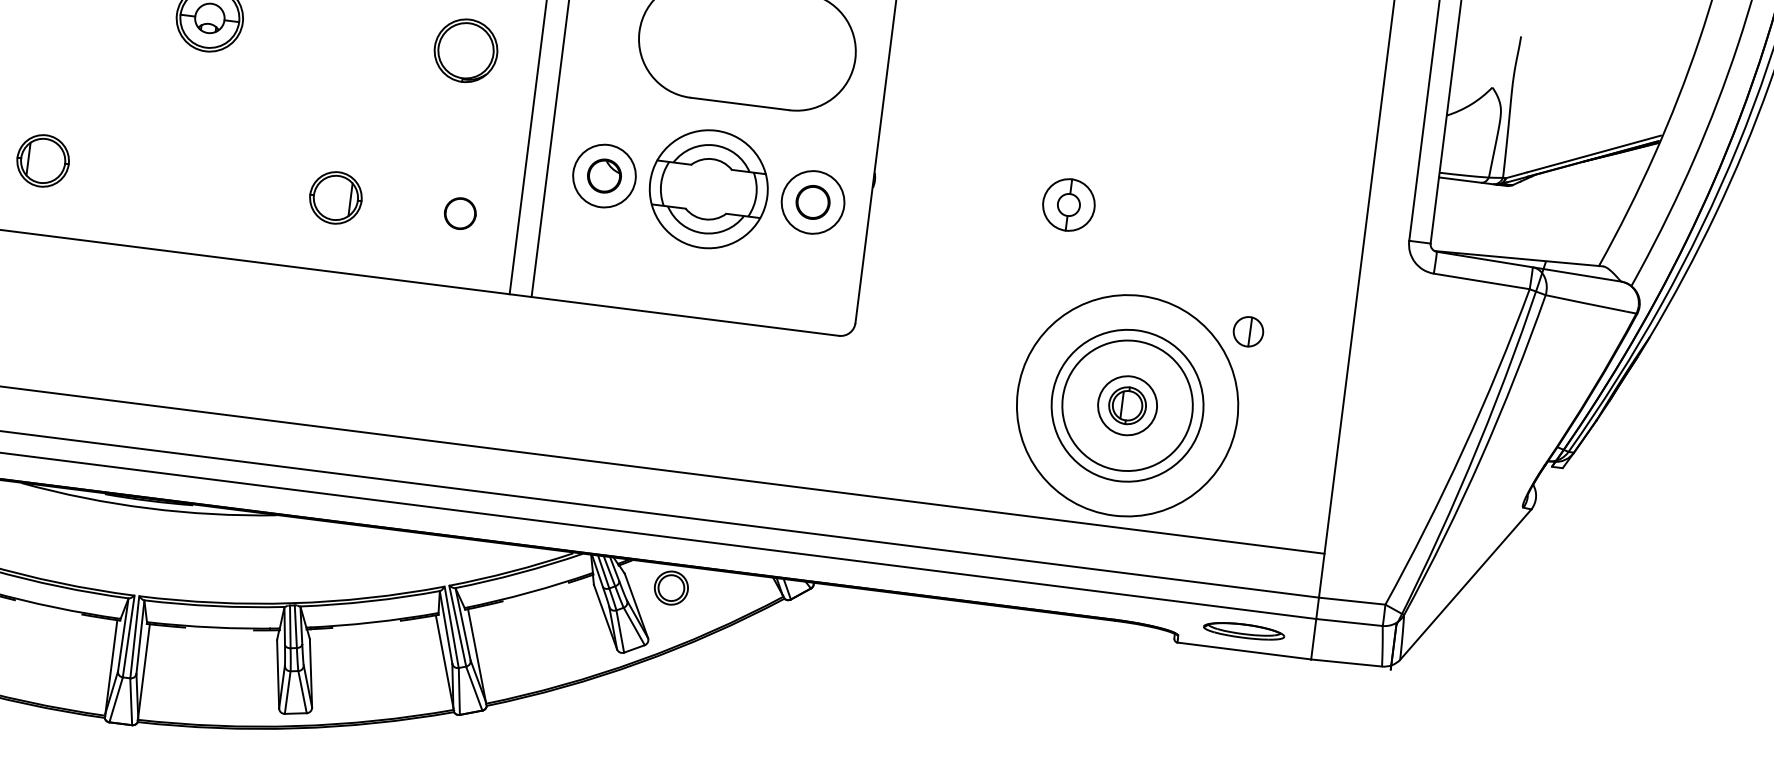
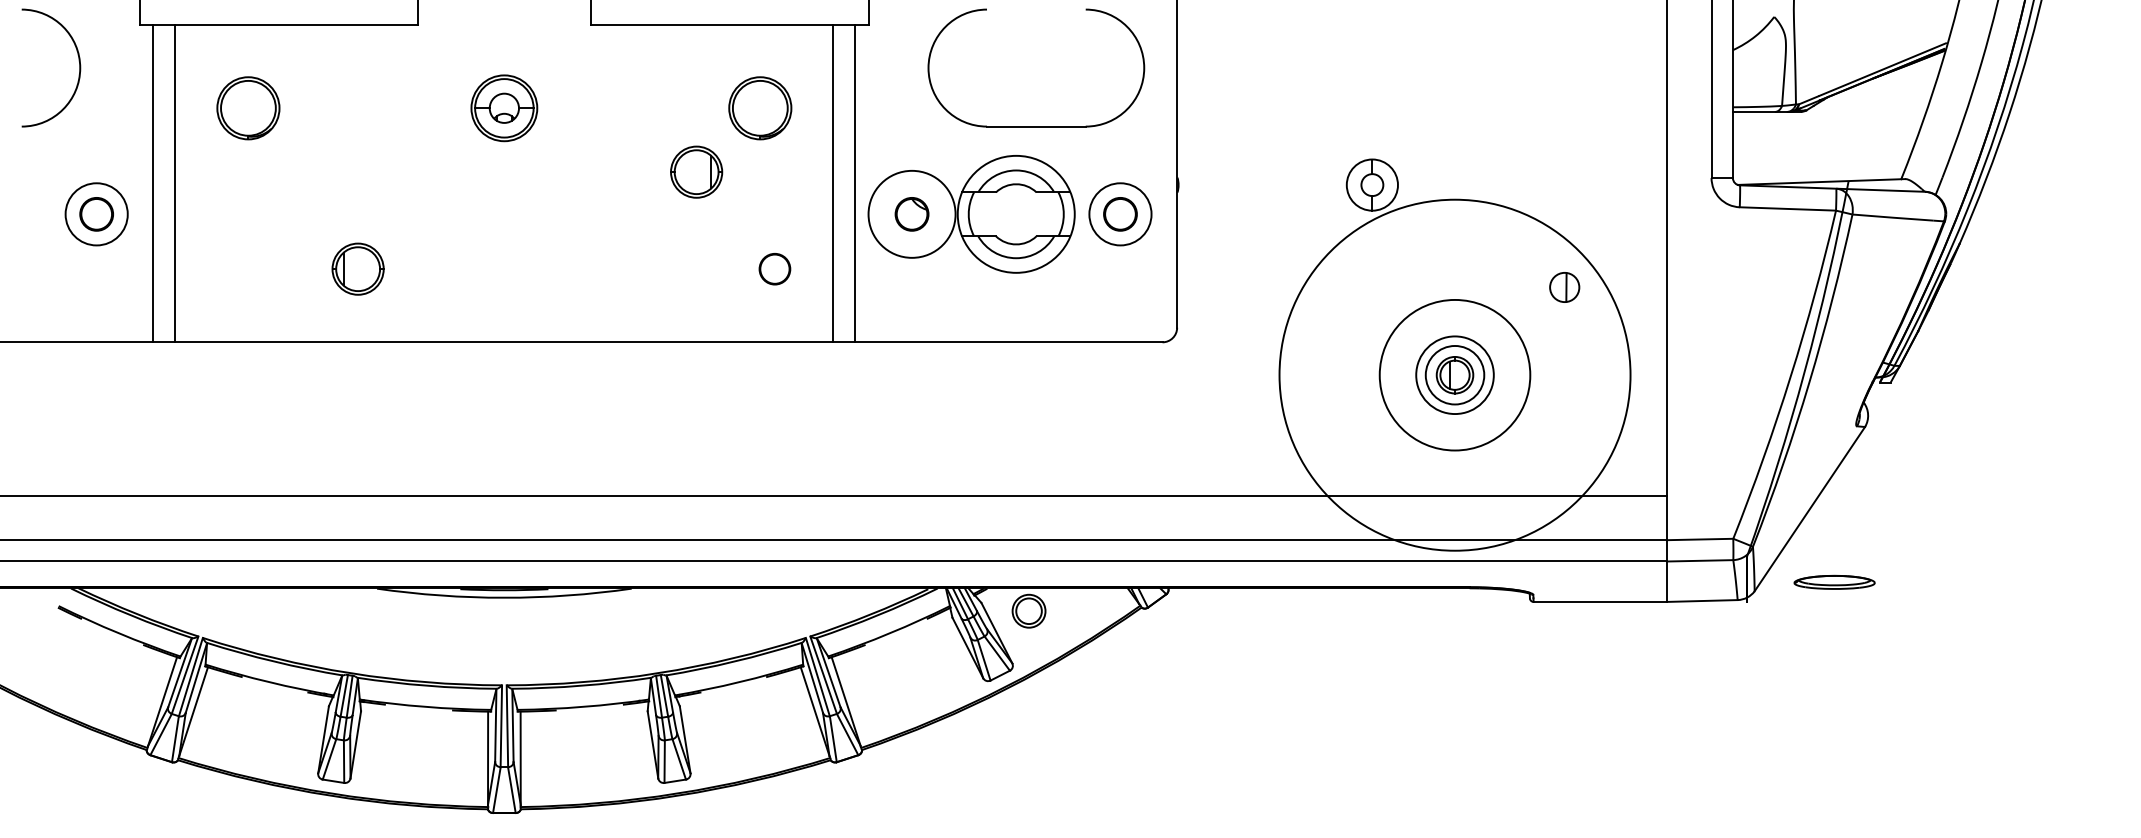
circle: (603, 176) -> (911, 214), size x1.4
part: (335, 197) -> (696, 171), moved
circle: (1127, 404) -> (1454, 374), size x0.6
circle: (1127, 404) -> (1454, 374), size x1.6
part: (1244, 630) -> (1834, 581), moved

